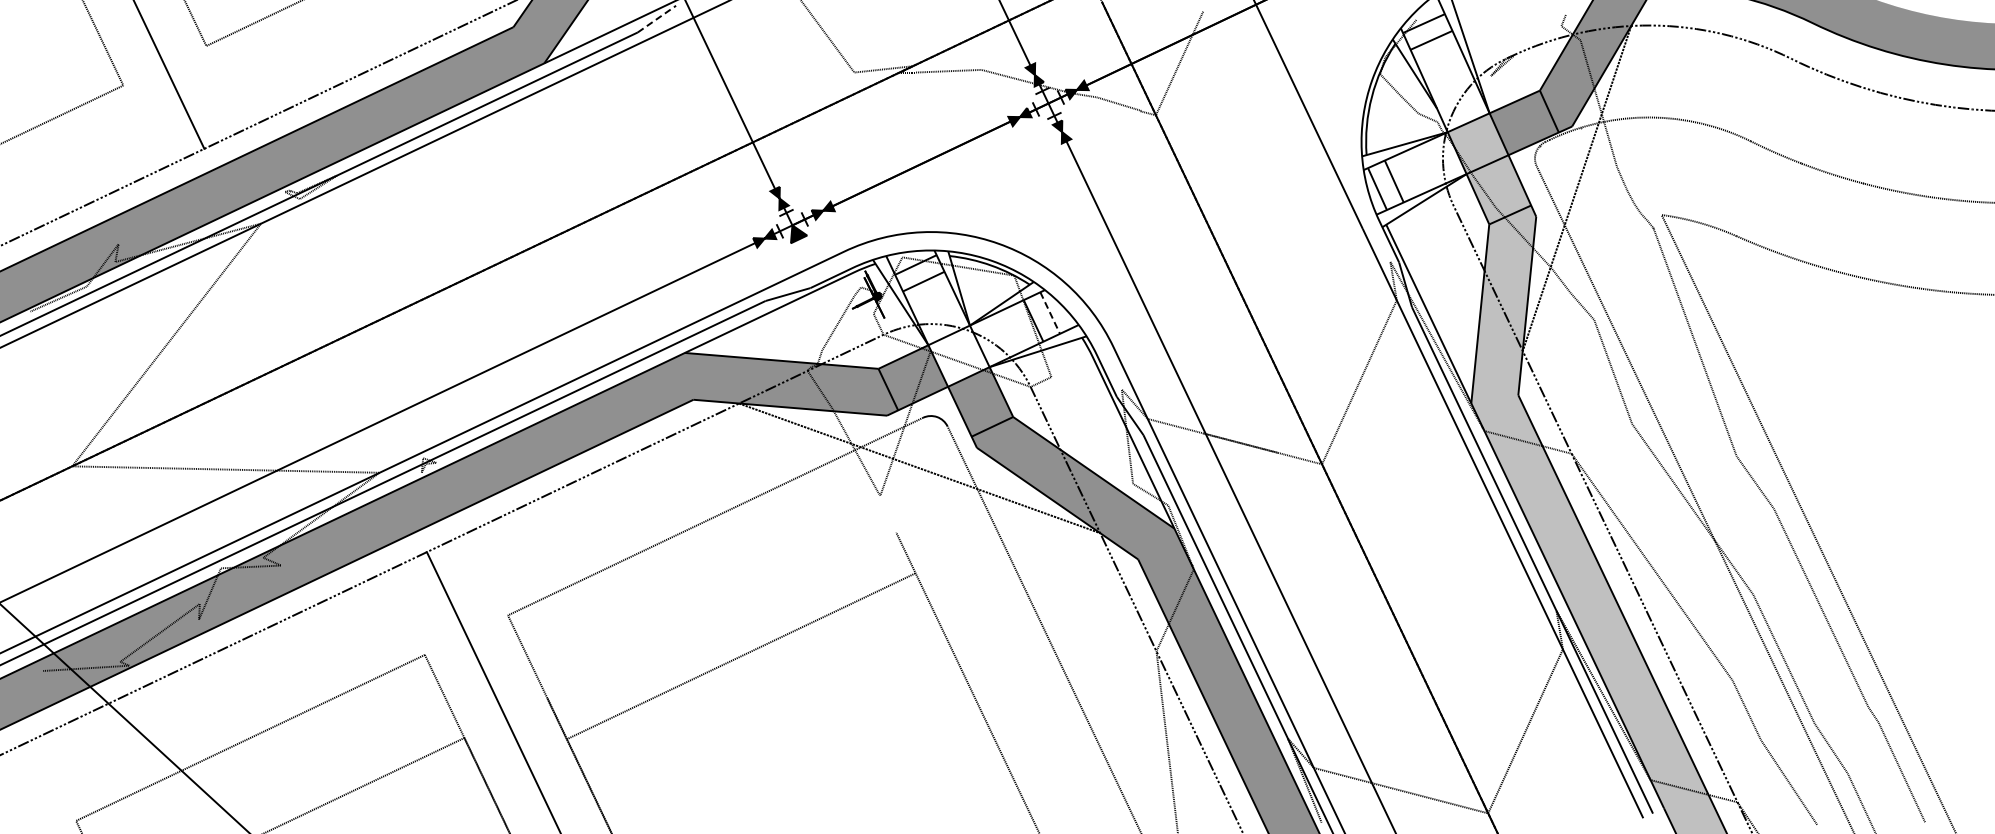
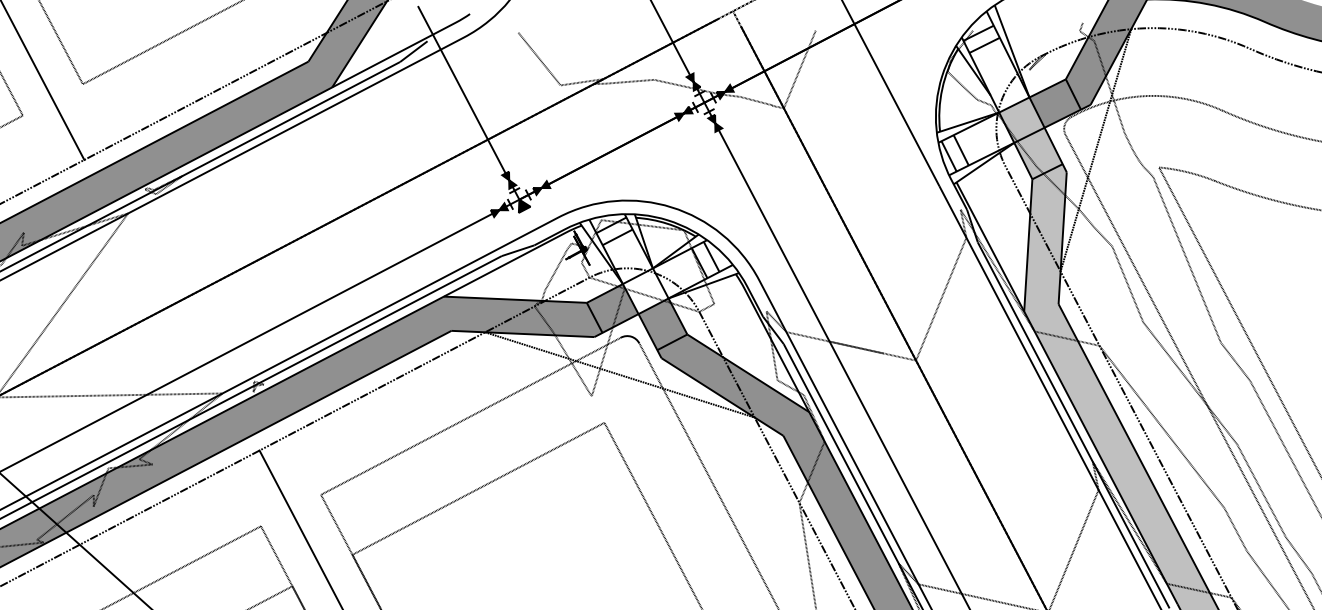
line: (657, 18) -> (414, 51), dashed -> solid
line: (1050, 313) -> (711, 257), dashed -> solid
line: (740, 656) -> (478, 488), moved

